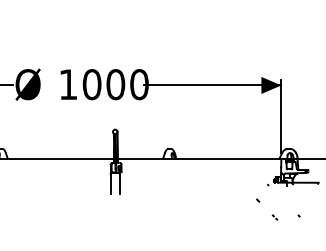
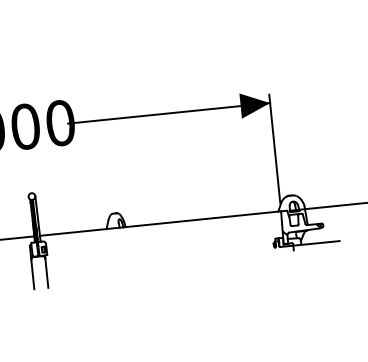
hatch: (287, 201) -> (296, 273), removed

